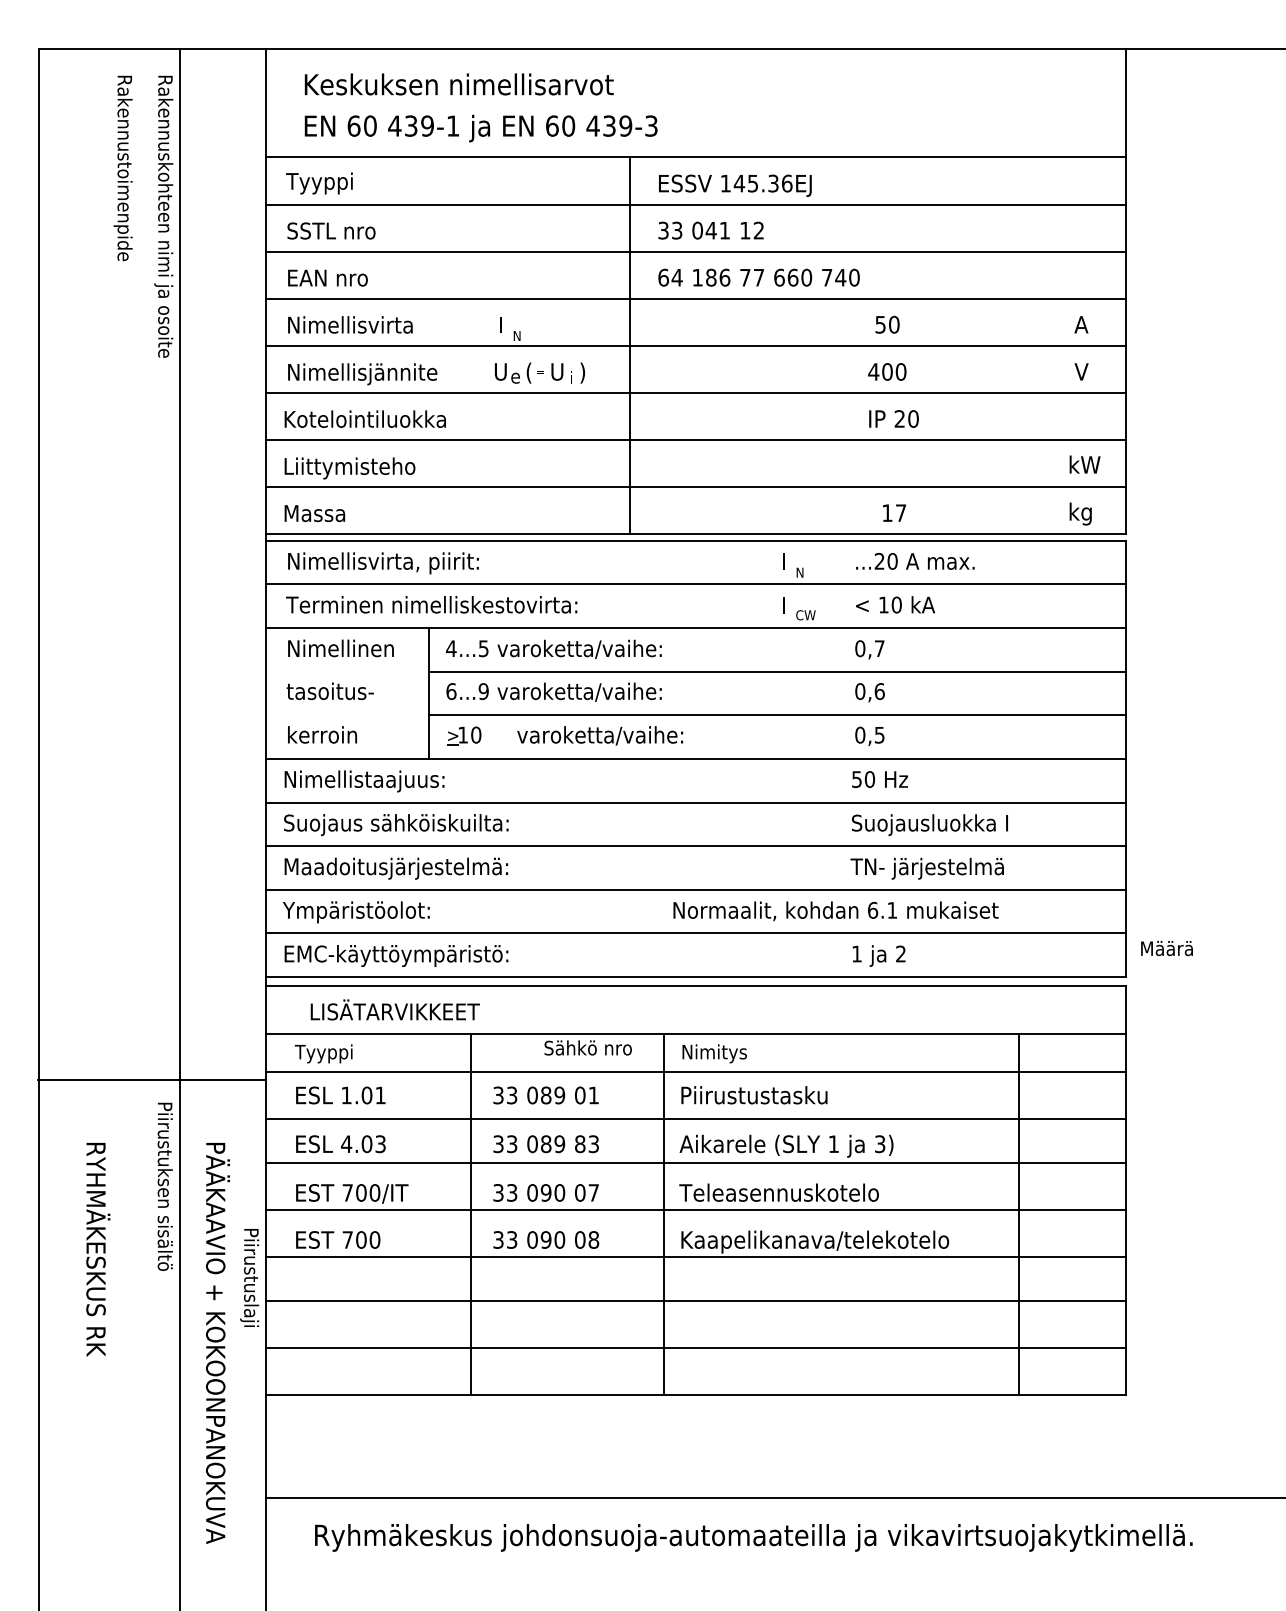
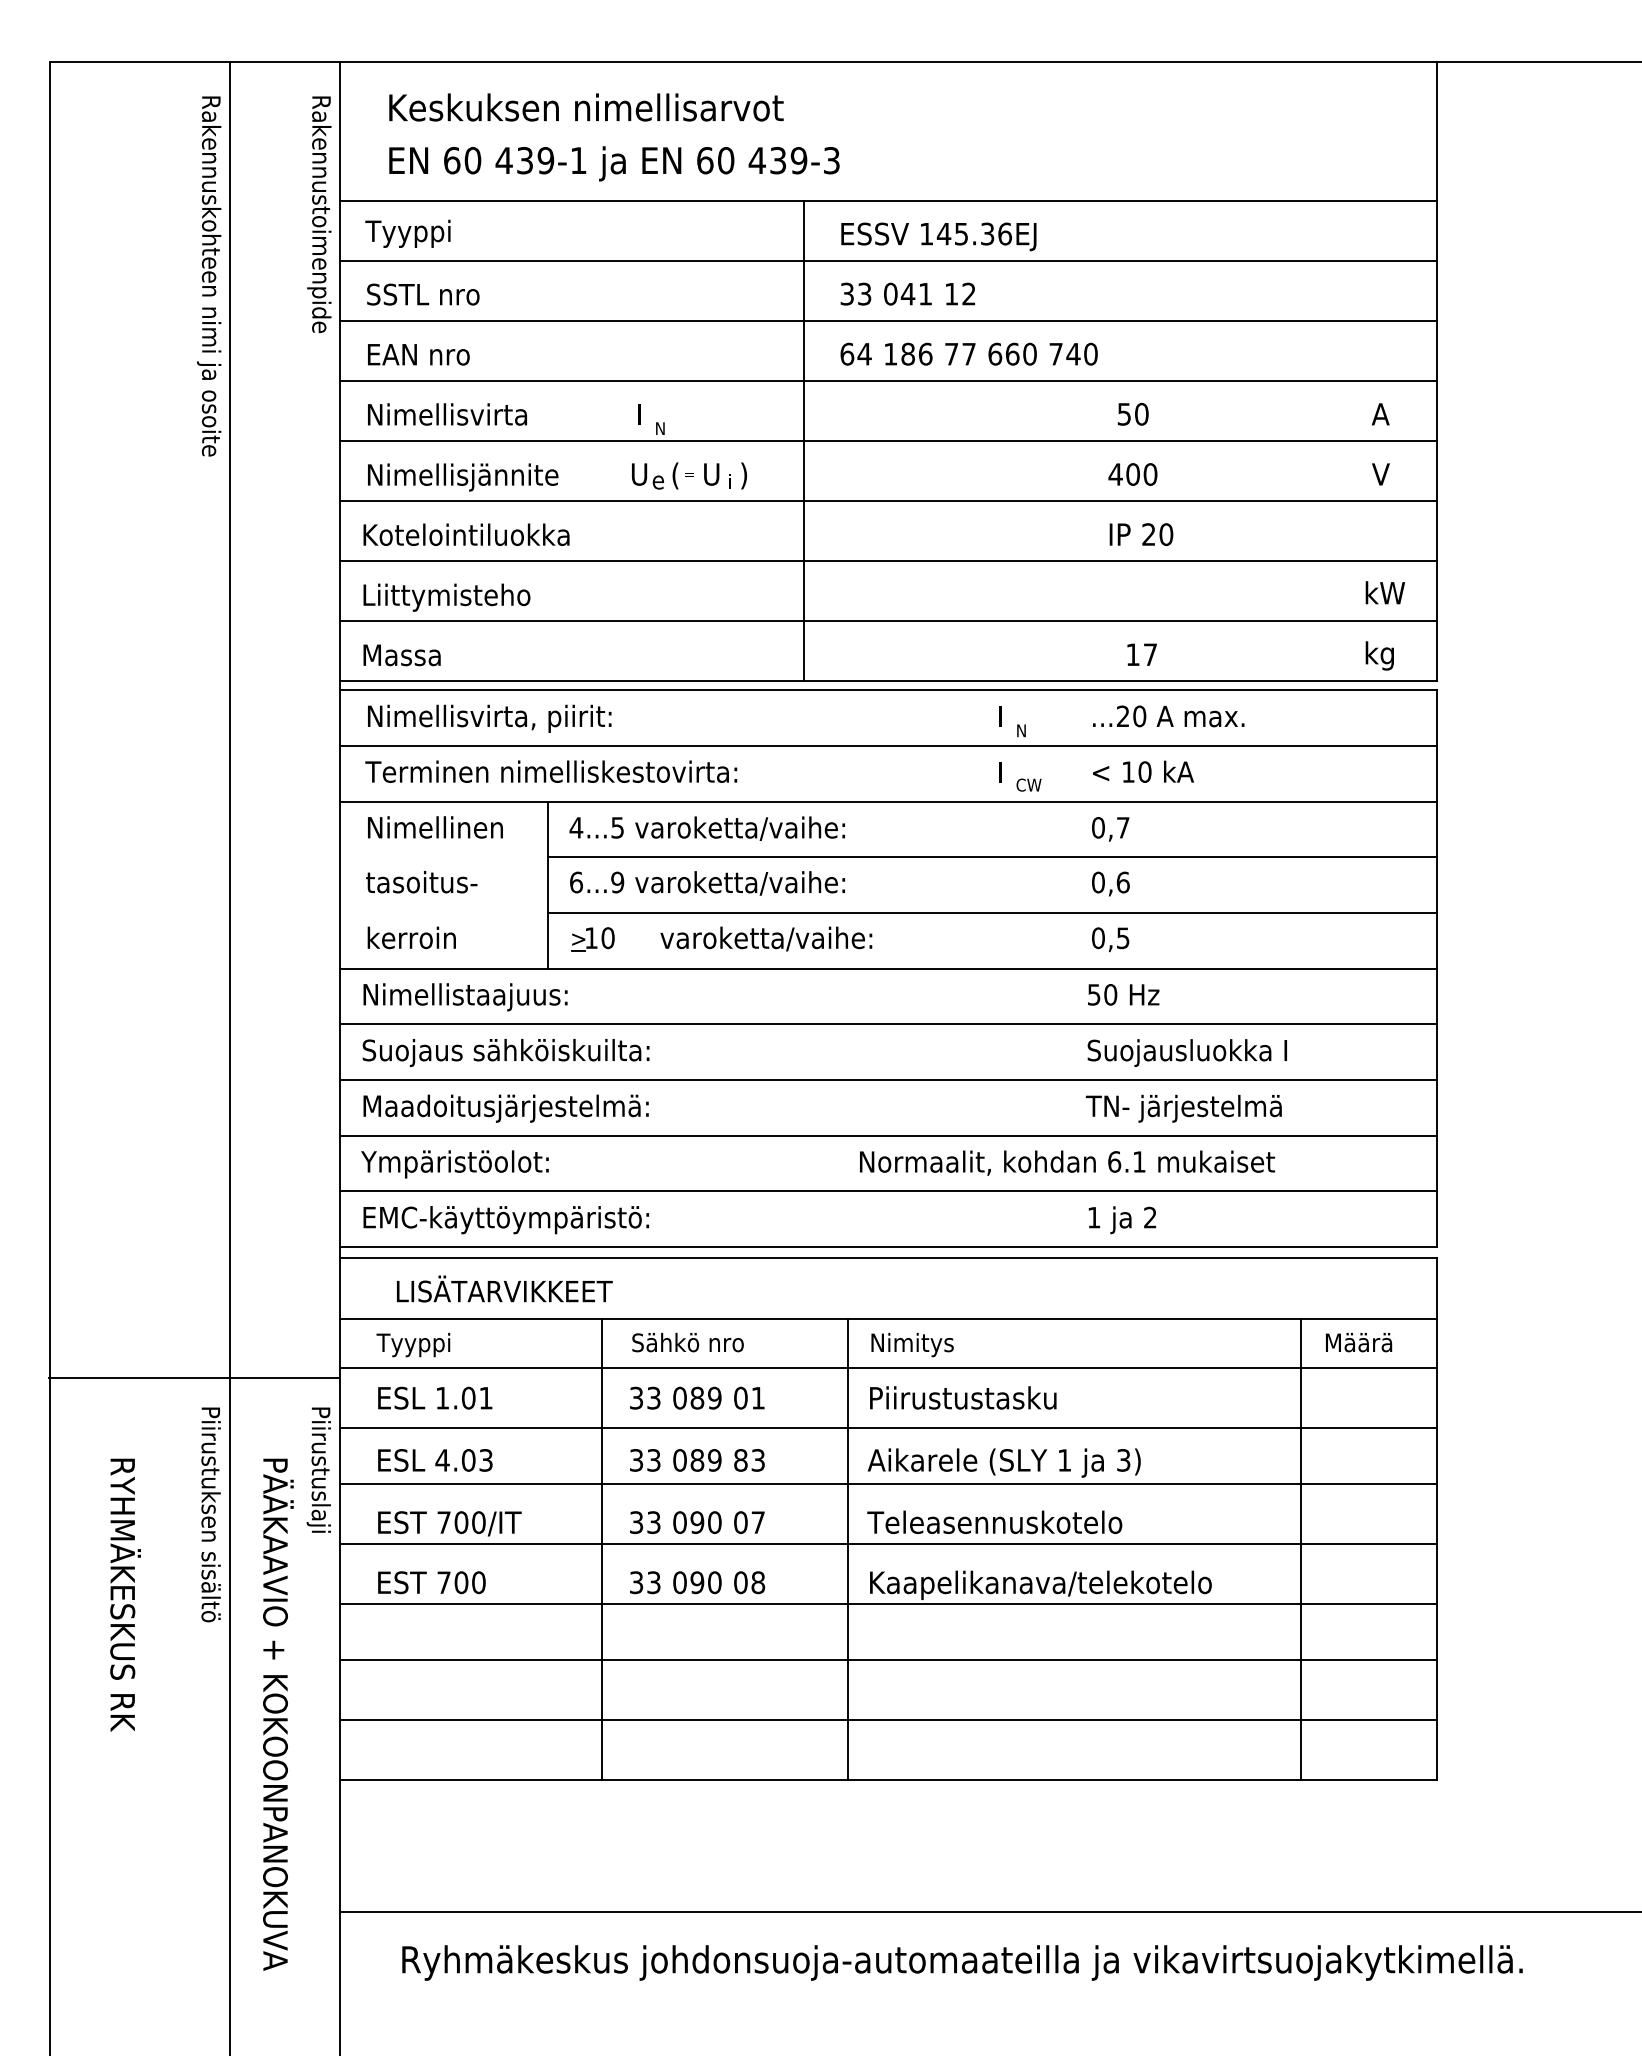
text: (123, 168) -> (319, 214), moved
text: (1167, 948) -> (1359, 1342), moved
text: (587, 1047) -> (687, 1342), moved
text: (249, 1277) -> (318, 1469), moved

